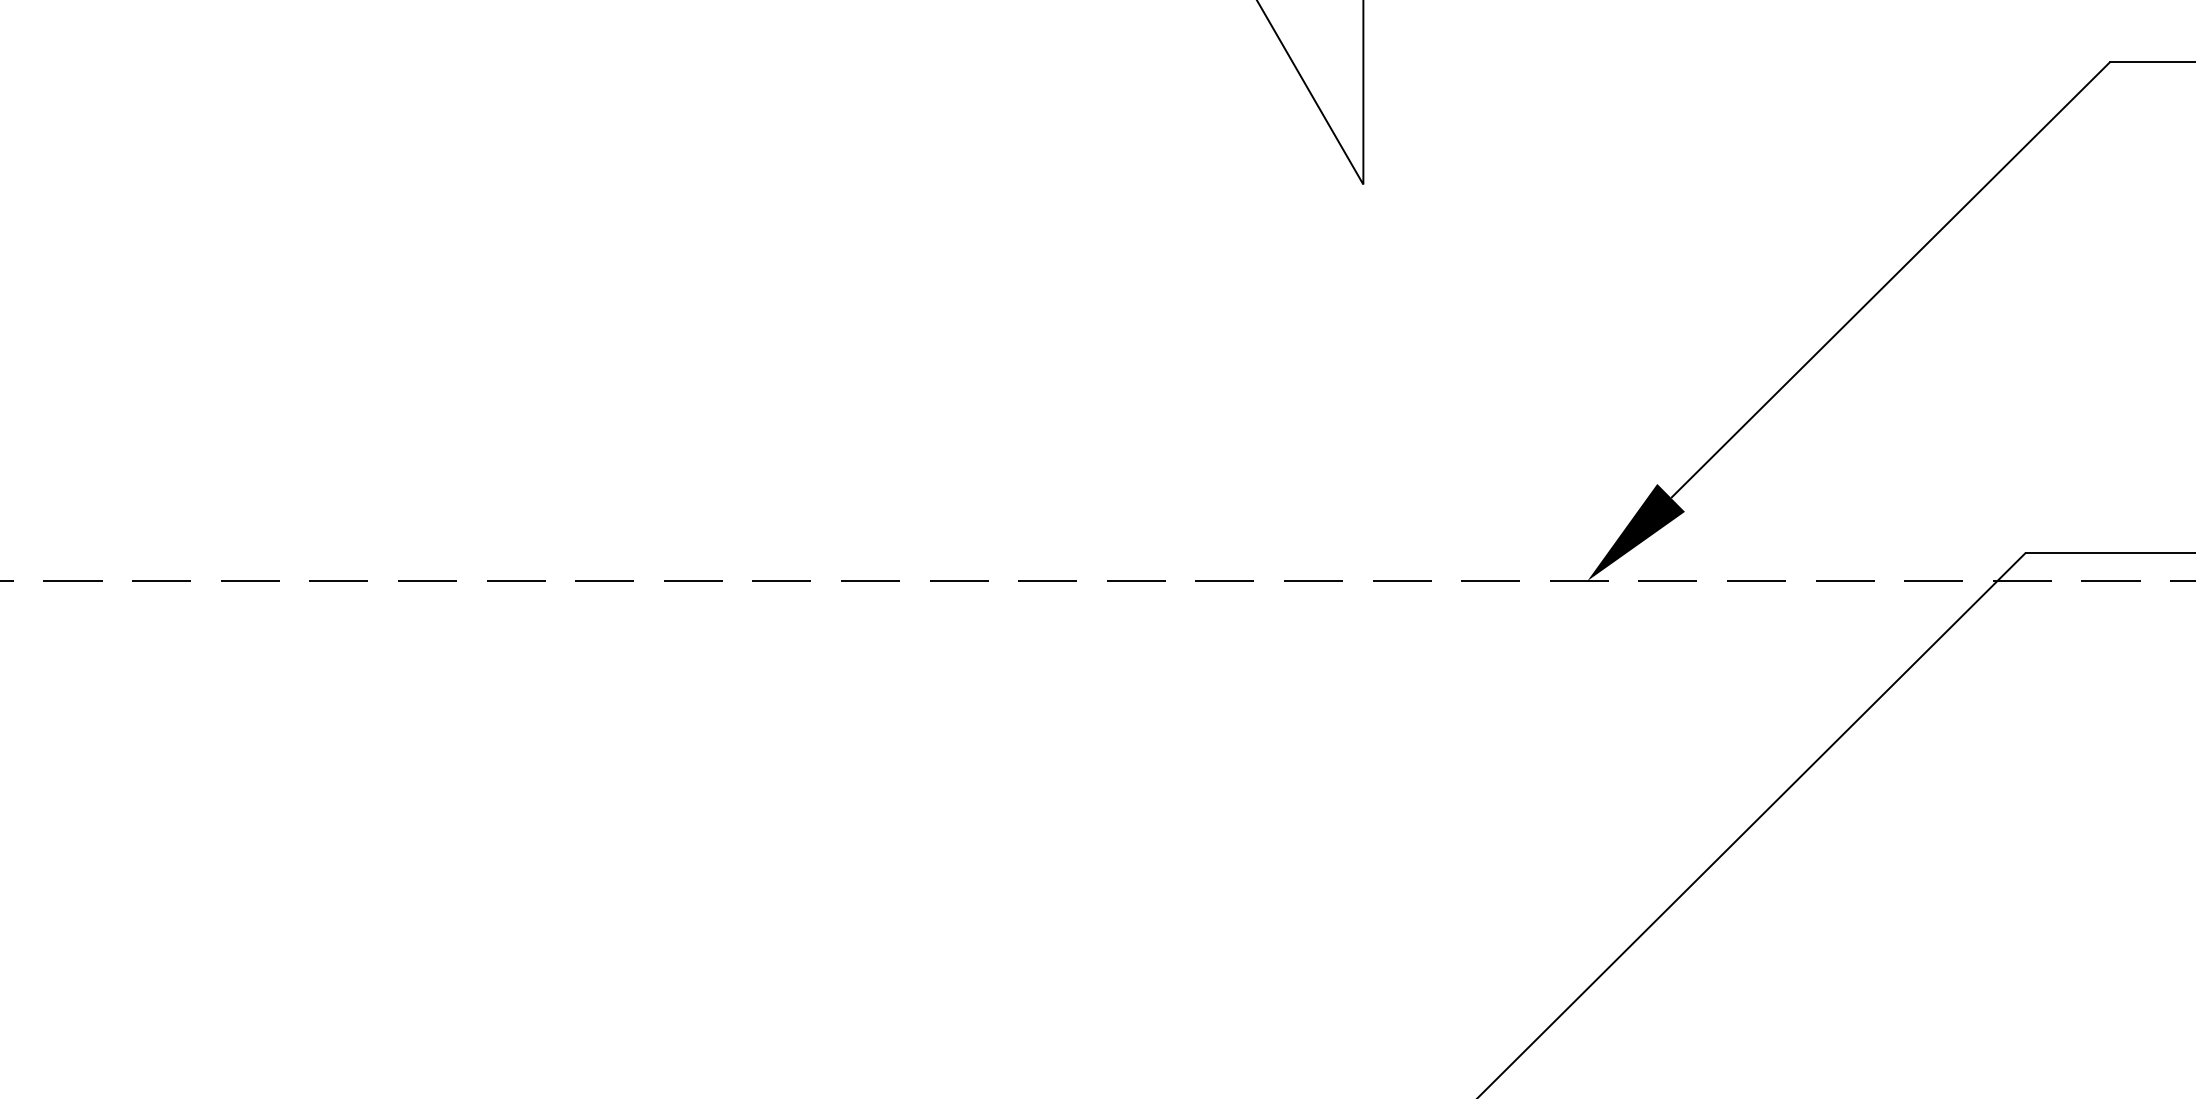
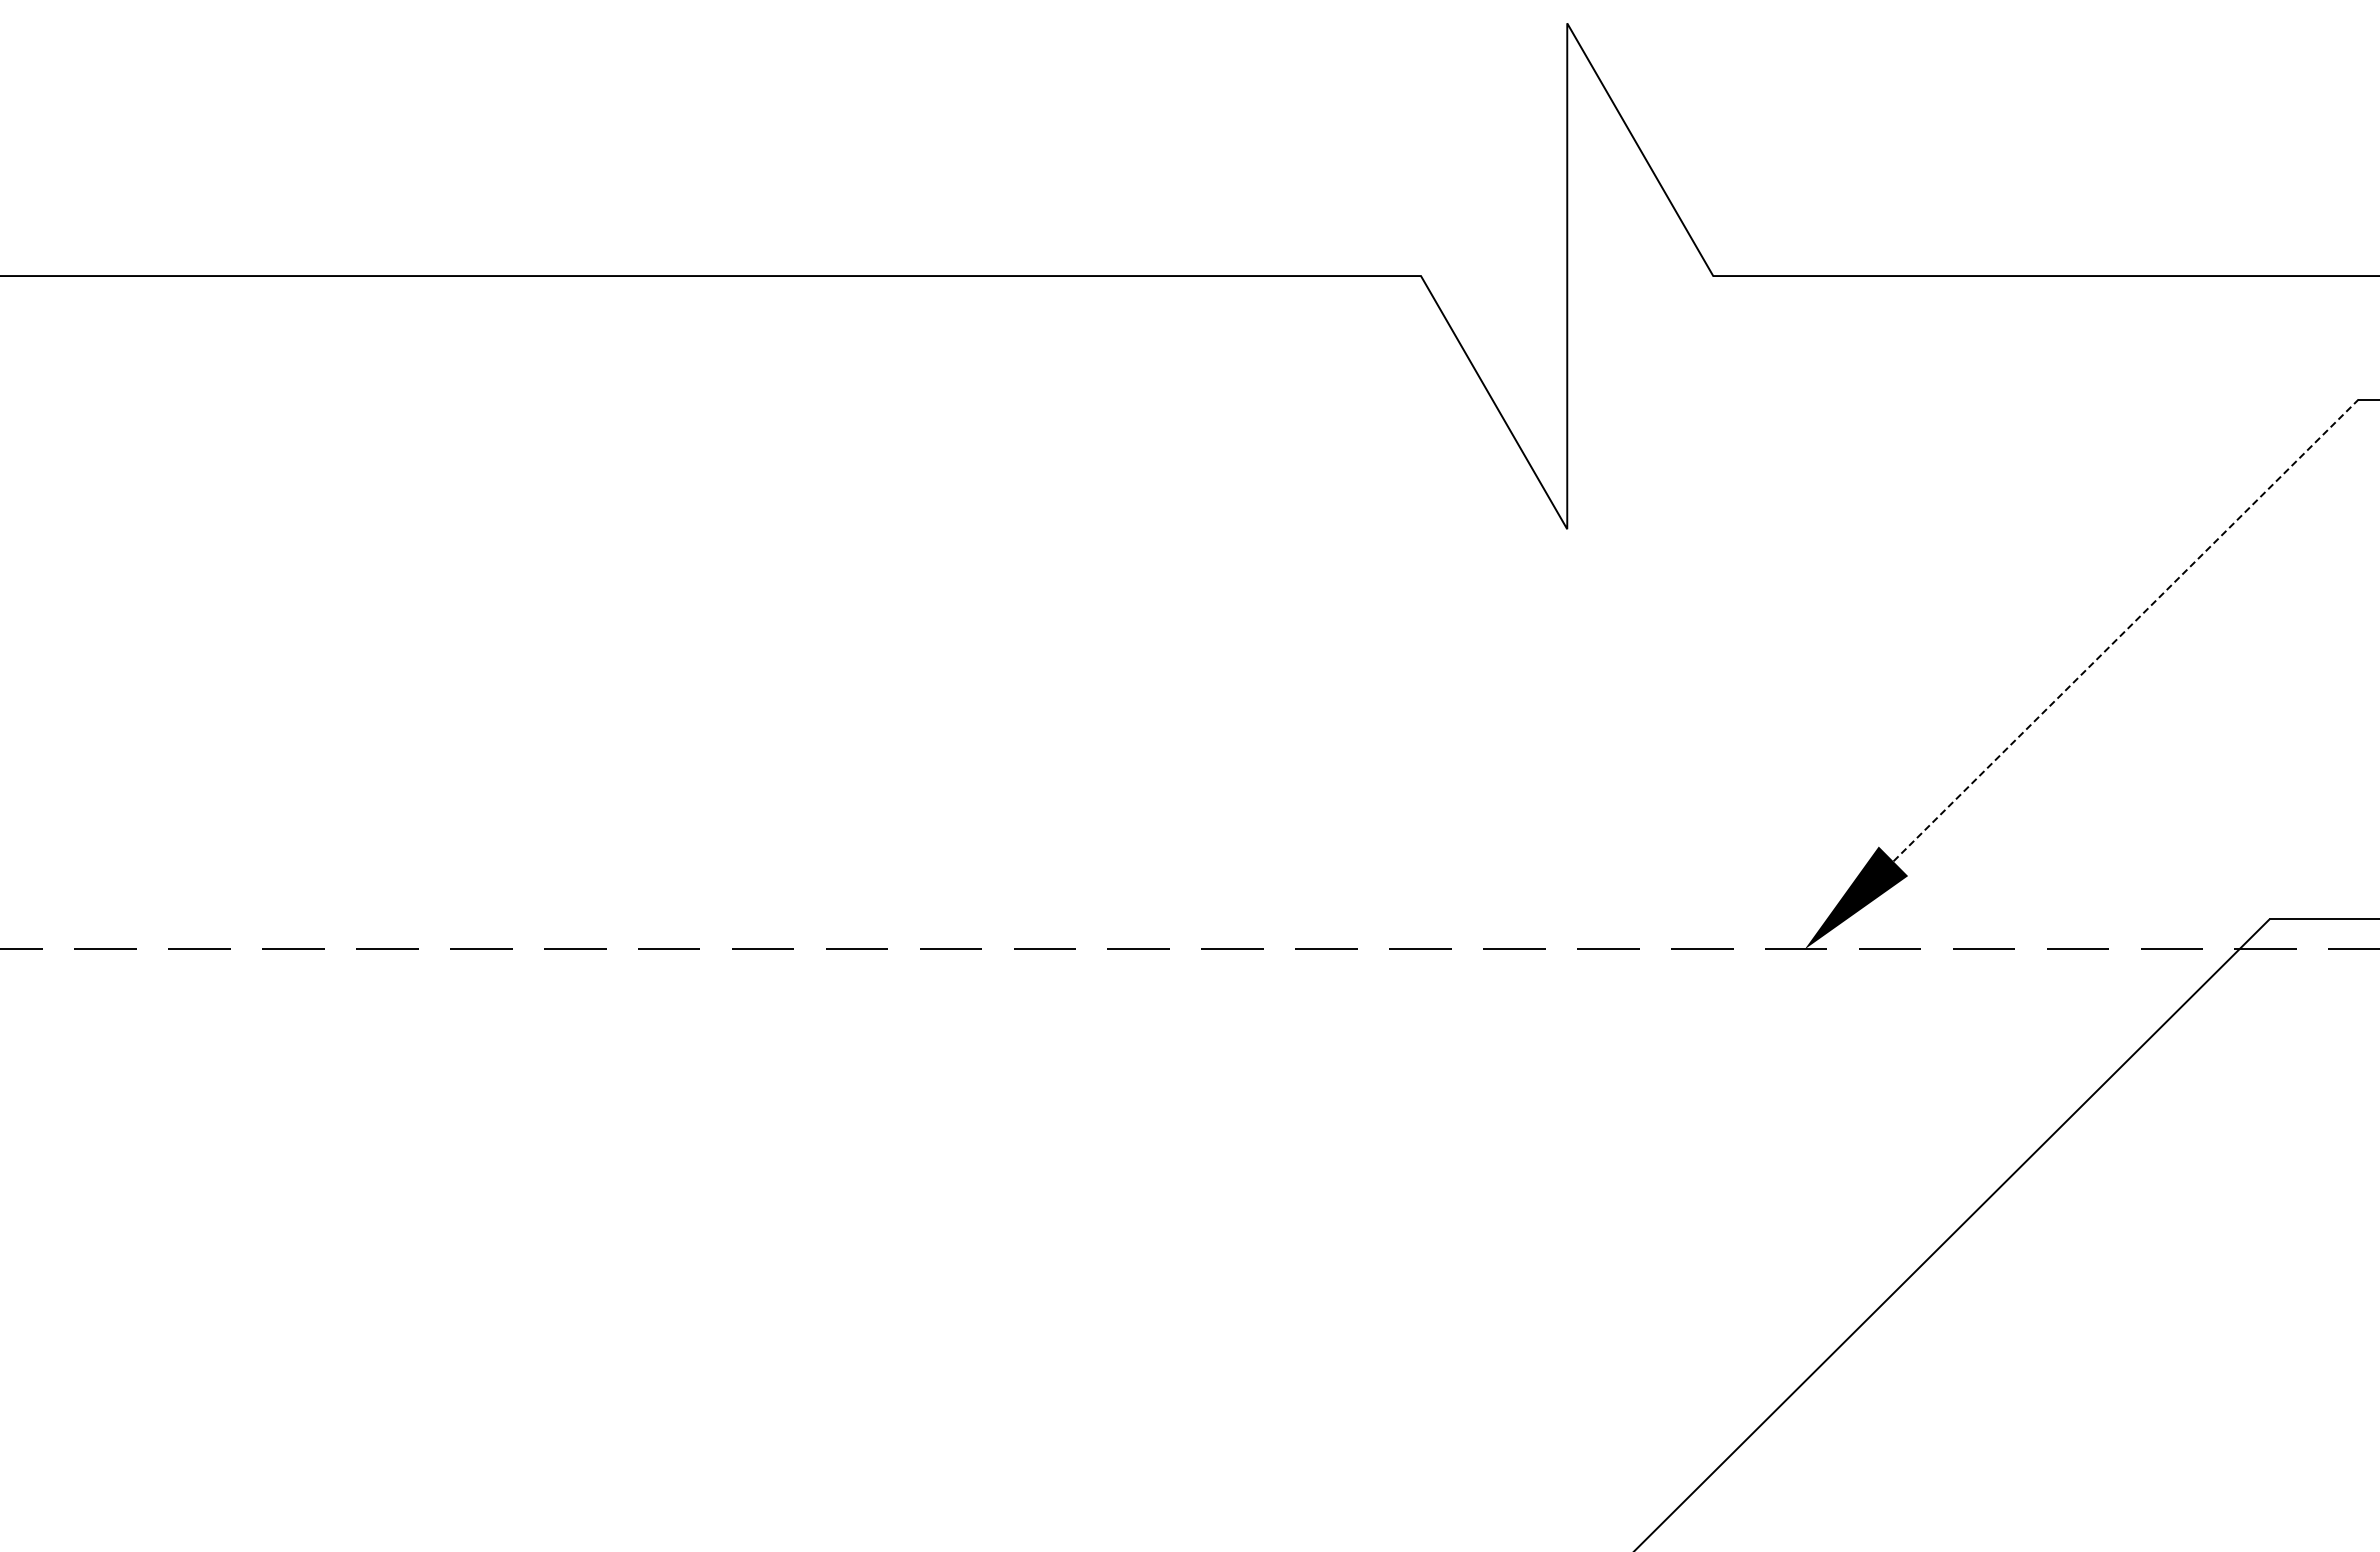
line: (1891, 280) -> (2126, 630), solid -> dashed

